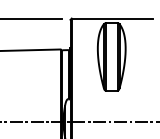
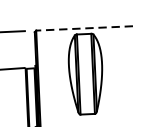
line: (112, 18) -> (84, 28), solid -> dashed

